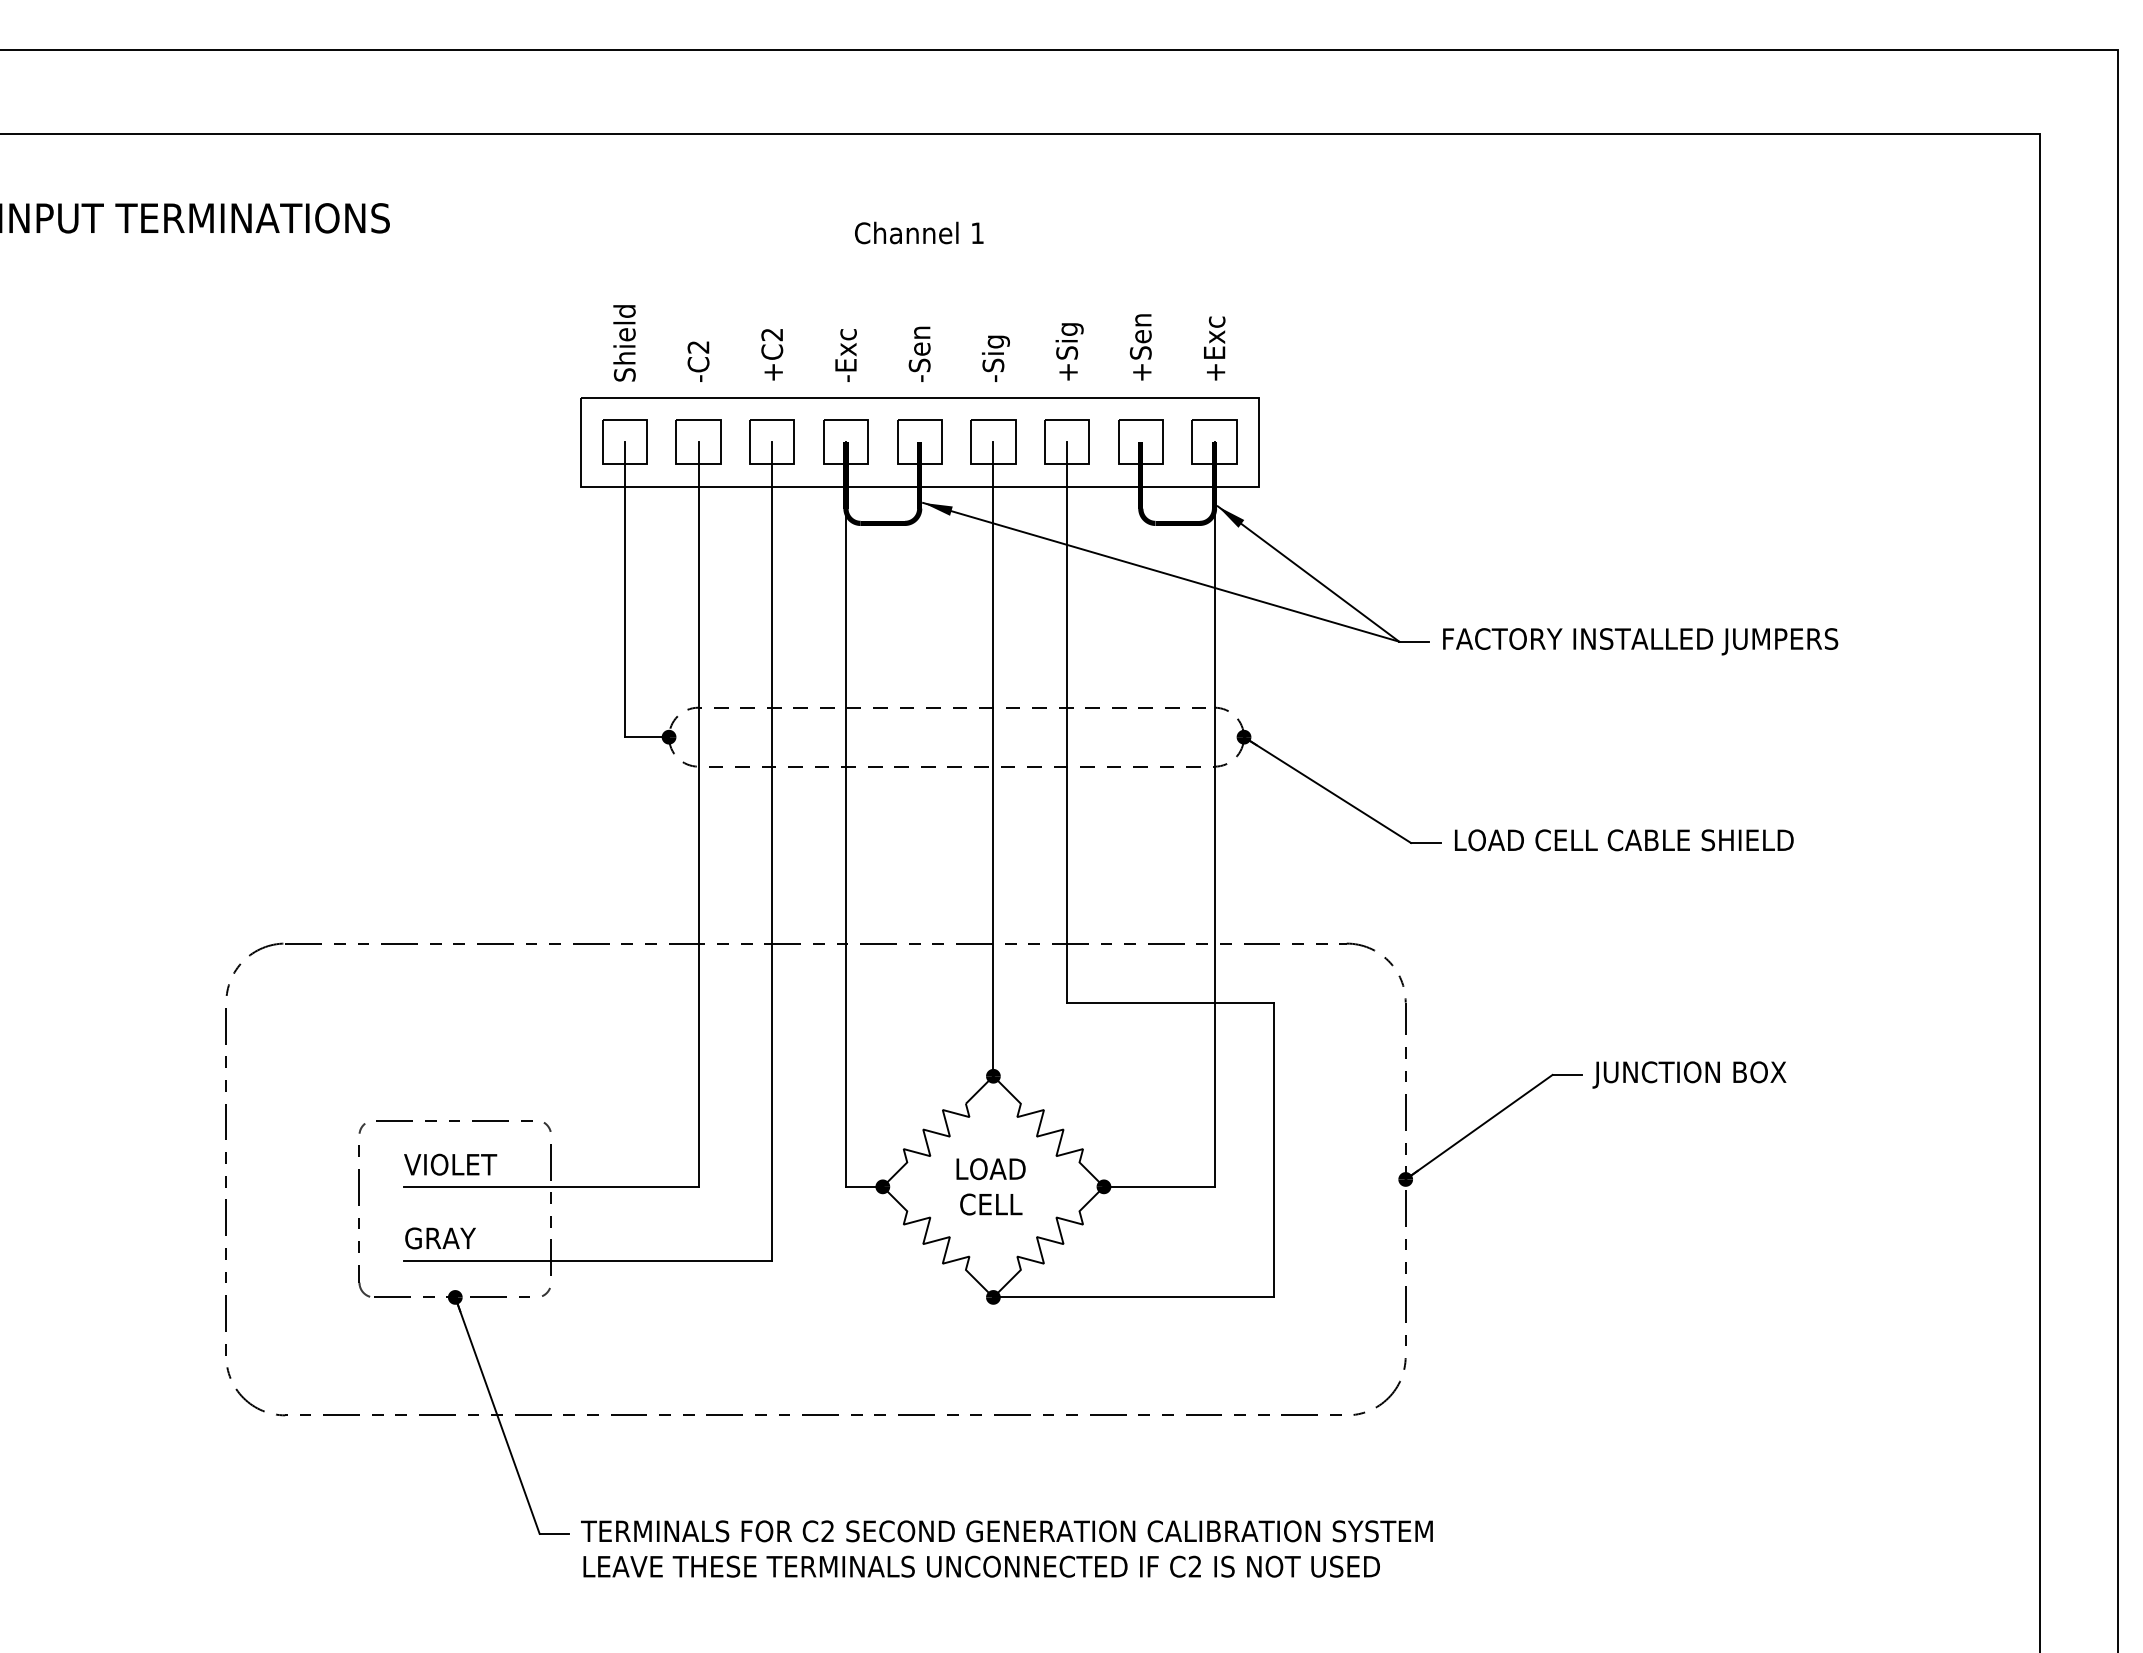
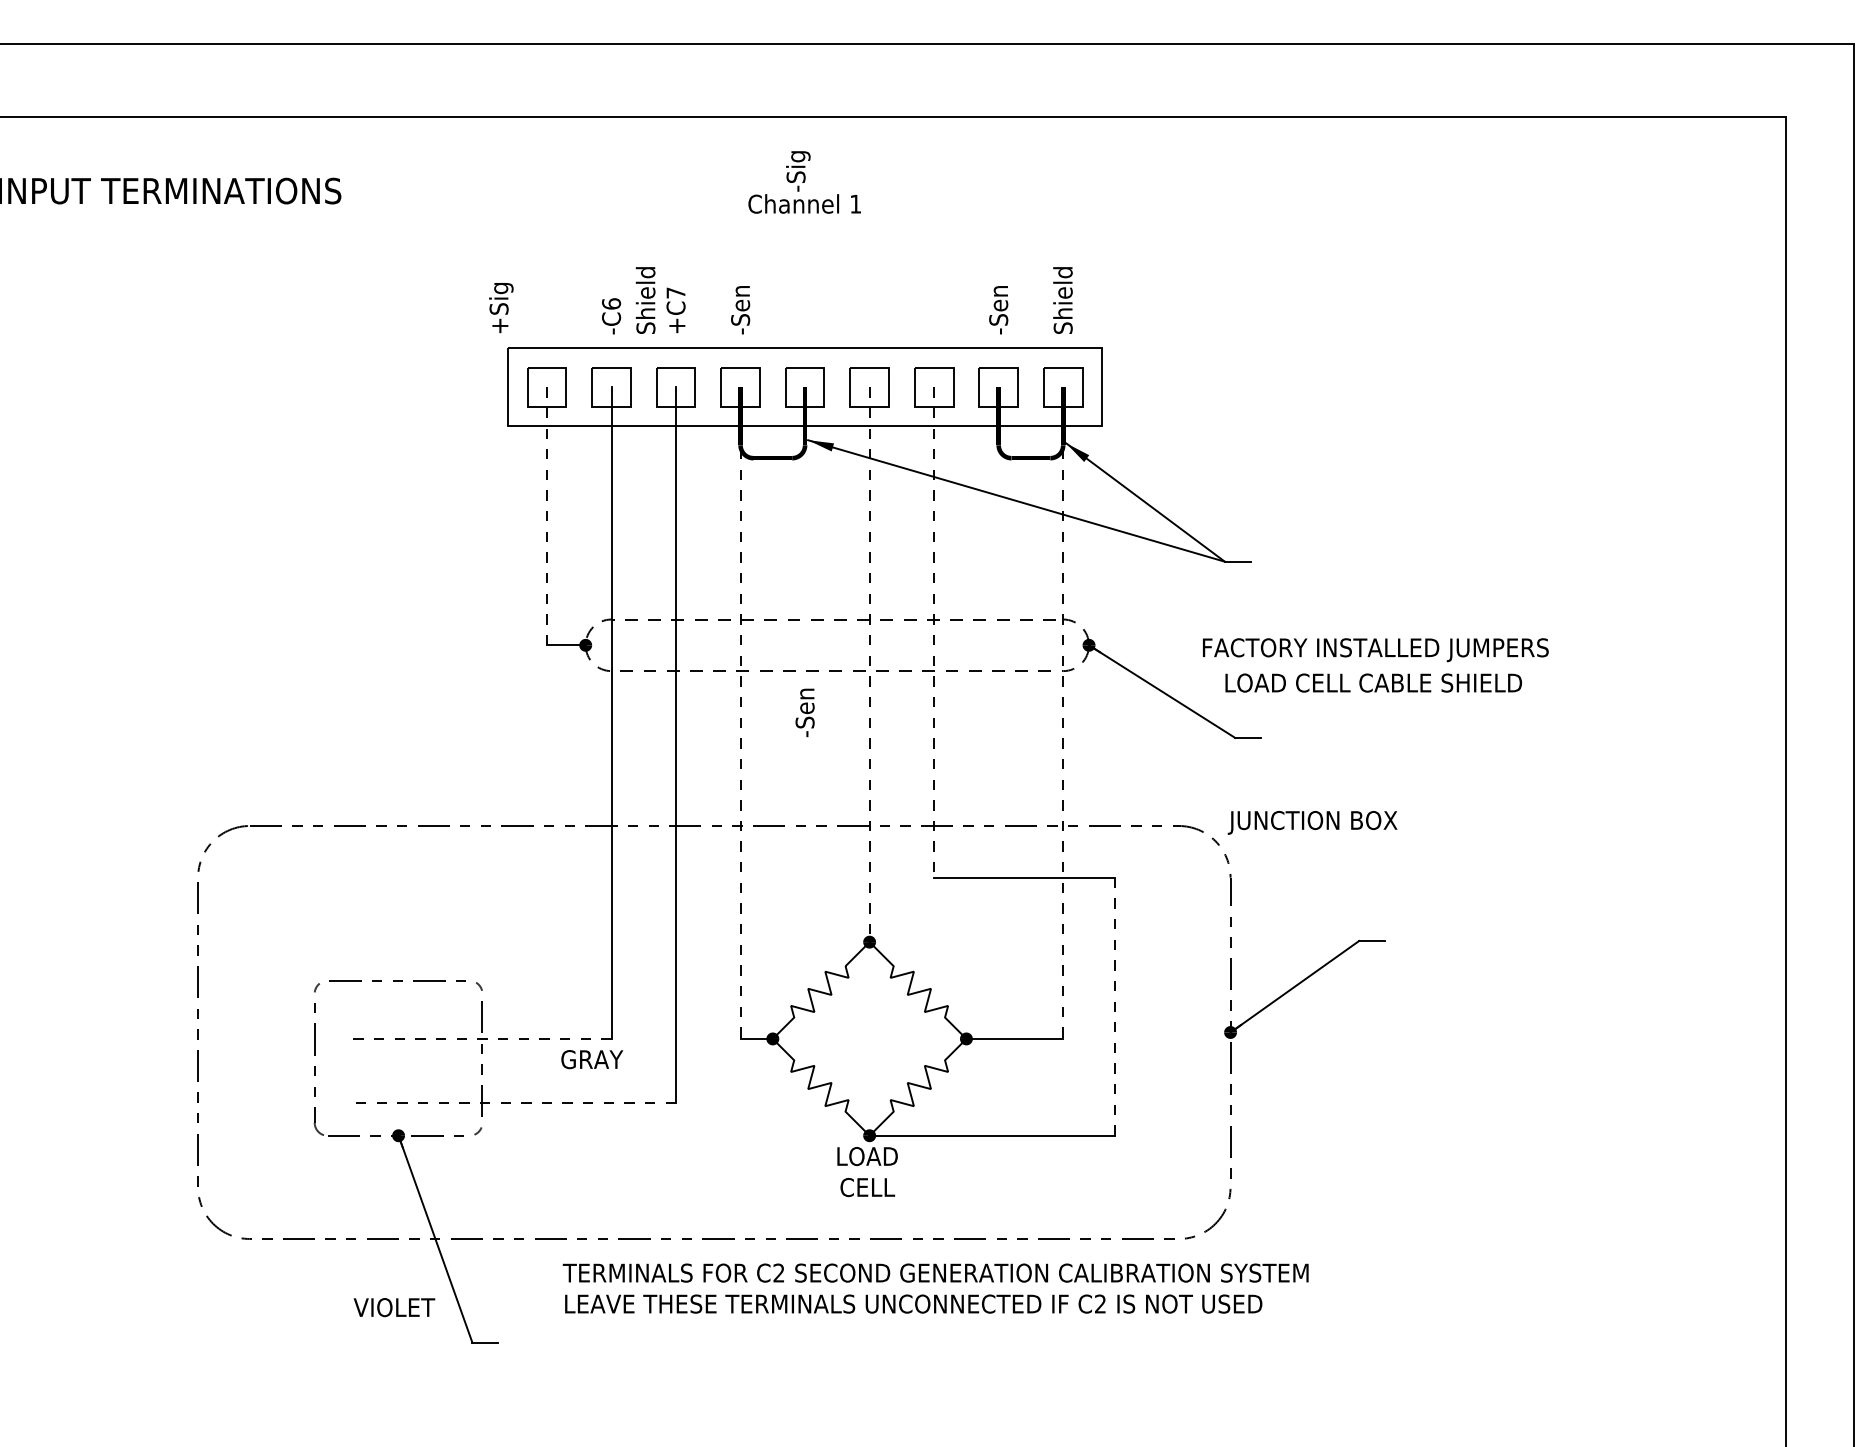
text: (771, 334) -> (675, 292), +C2 -> +C7
text: (624, 343) -> (645, 300), moved
text: (1214, 343) -> (1063, 300), +Exc -> Shield
text: (698, 346) -> (611, 303), -C2 -> -C6
text: (1140, 347) -> (998, 304), +Sen -> -Sen
text: (845, 349) -> (740, 305), -Exc -> -Sen
text: (1069, 351) -> (501, 307), moved
text: (919, 353) -> (804, 712), moved
text: (995, 358) -> (797, 171), moved
line: (624, 590) -> (546, 516), solid -> dashed
text: (1640, 641) -> (1375, 649), moved
line: (1067, 722) -> (934, 632), solid -> dashed
line: (993, 759) -> (869, 664), solid -> dashed
line: (845, 815) -> (740, 713), solid -> dashed
line: (1214, 815) -> (1063, 713), solid -> dashed
text: (1624, 840) -> (1373, 683), moved
text: (1689, 1074) -> (1312, 822), moved
line: (1273, 1150) -> (1114, 1007), solid -> dashed
text: (450, 1164) -> (394, 1307), moved
line: (550, 1186) -> (481, 1038), solid -> dashed
text: (990, 1186) -> (867, 1171), moved
text: (440, 1238) -> (592, 1059), moved
line: (587, 1260) -> (514, 1103), solid -> dashed
text: (1006, 1548) -> (935, 1288), moved

